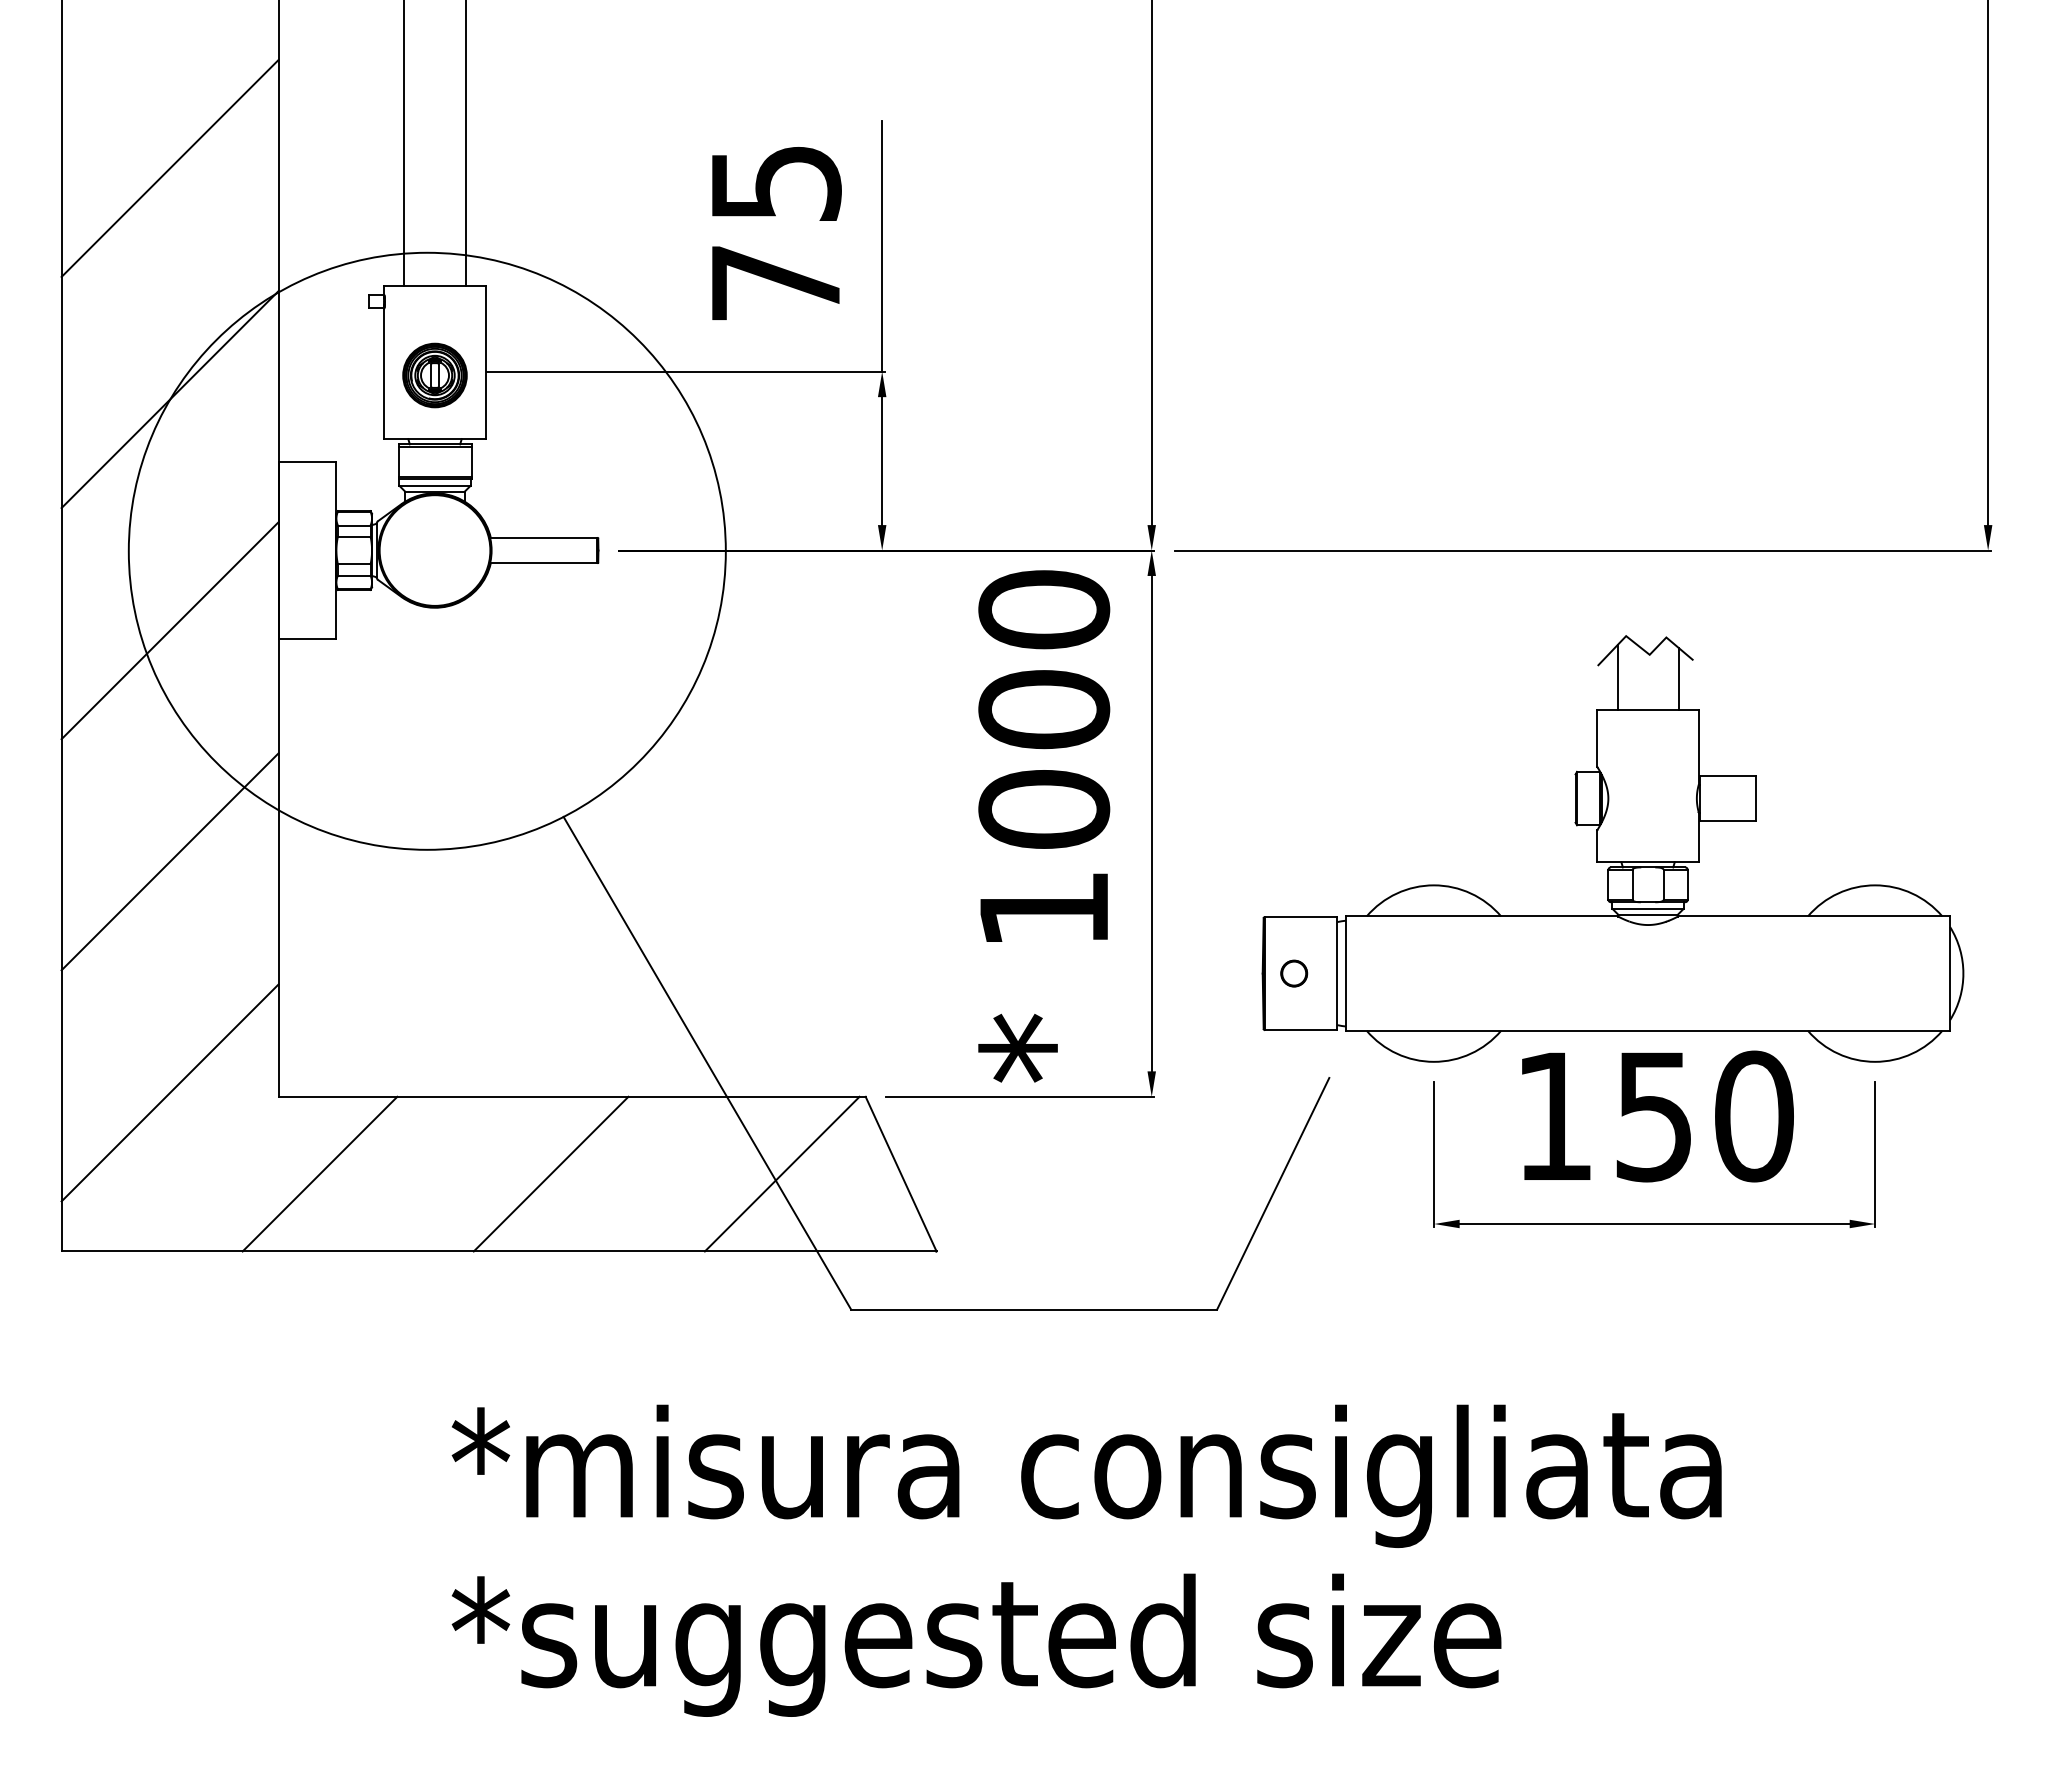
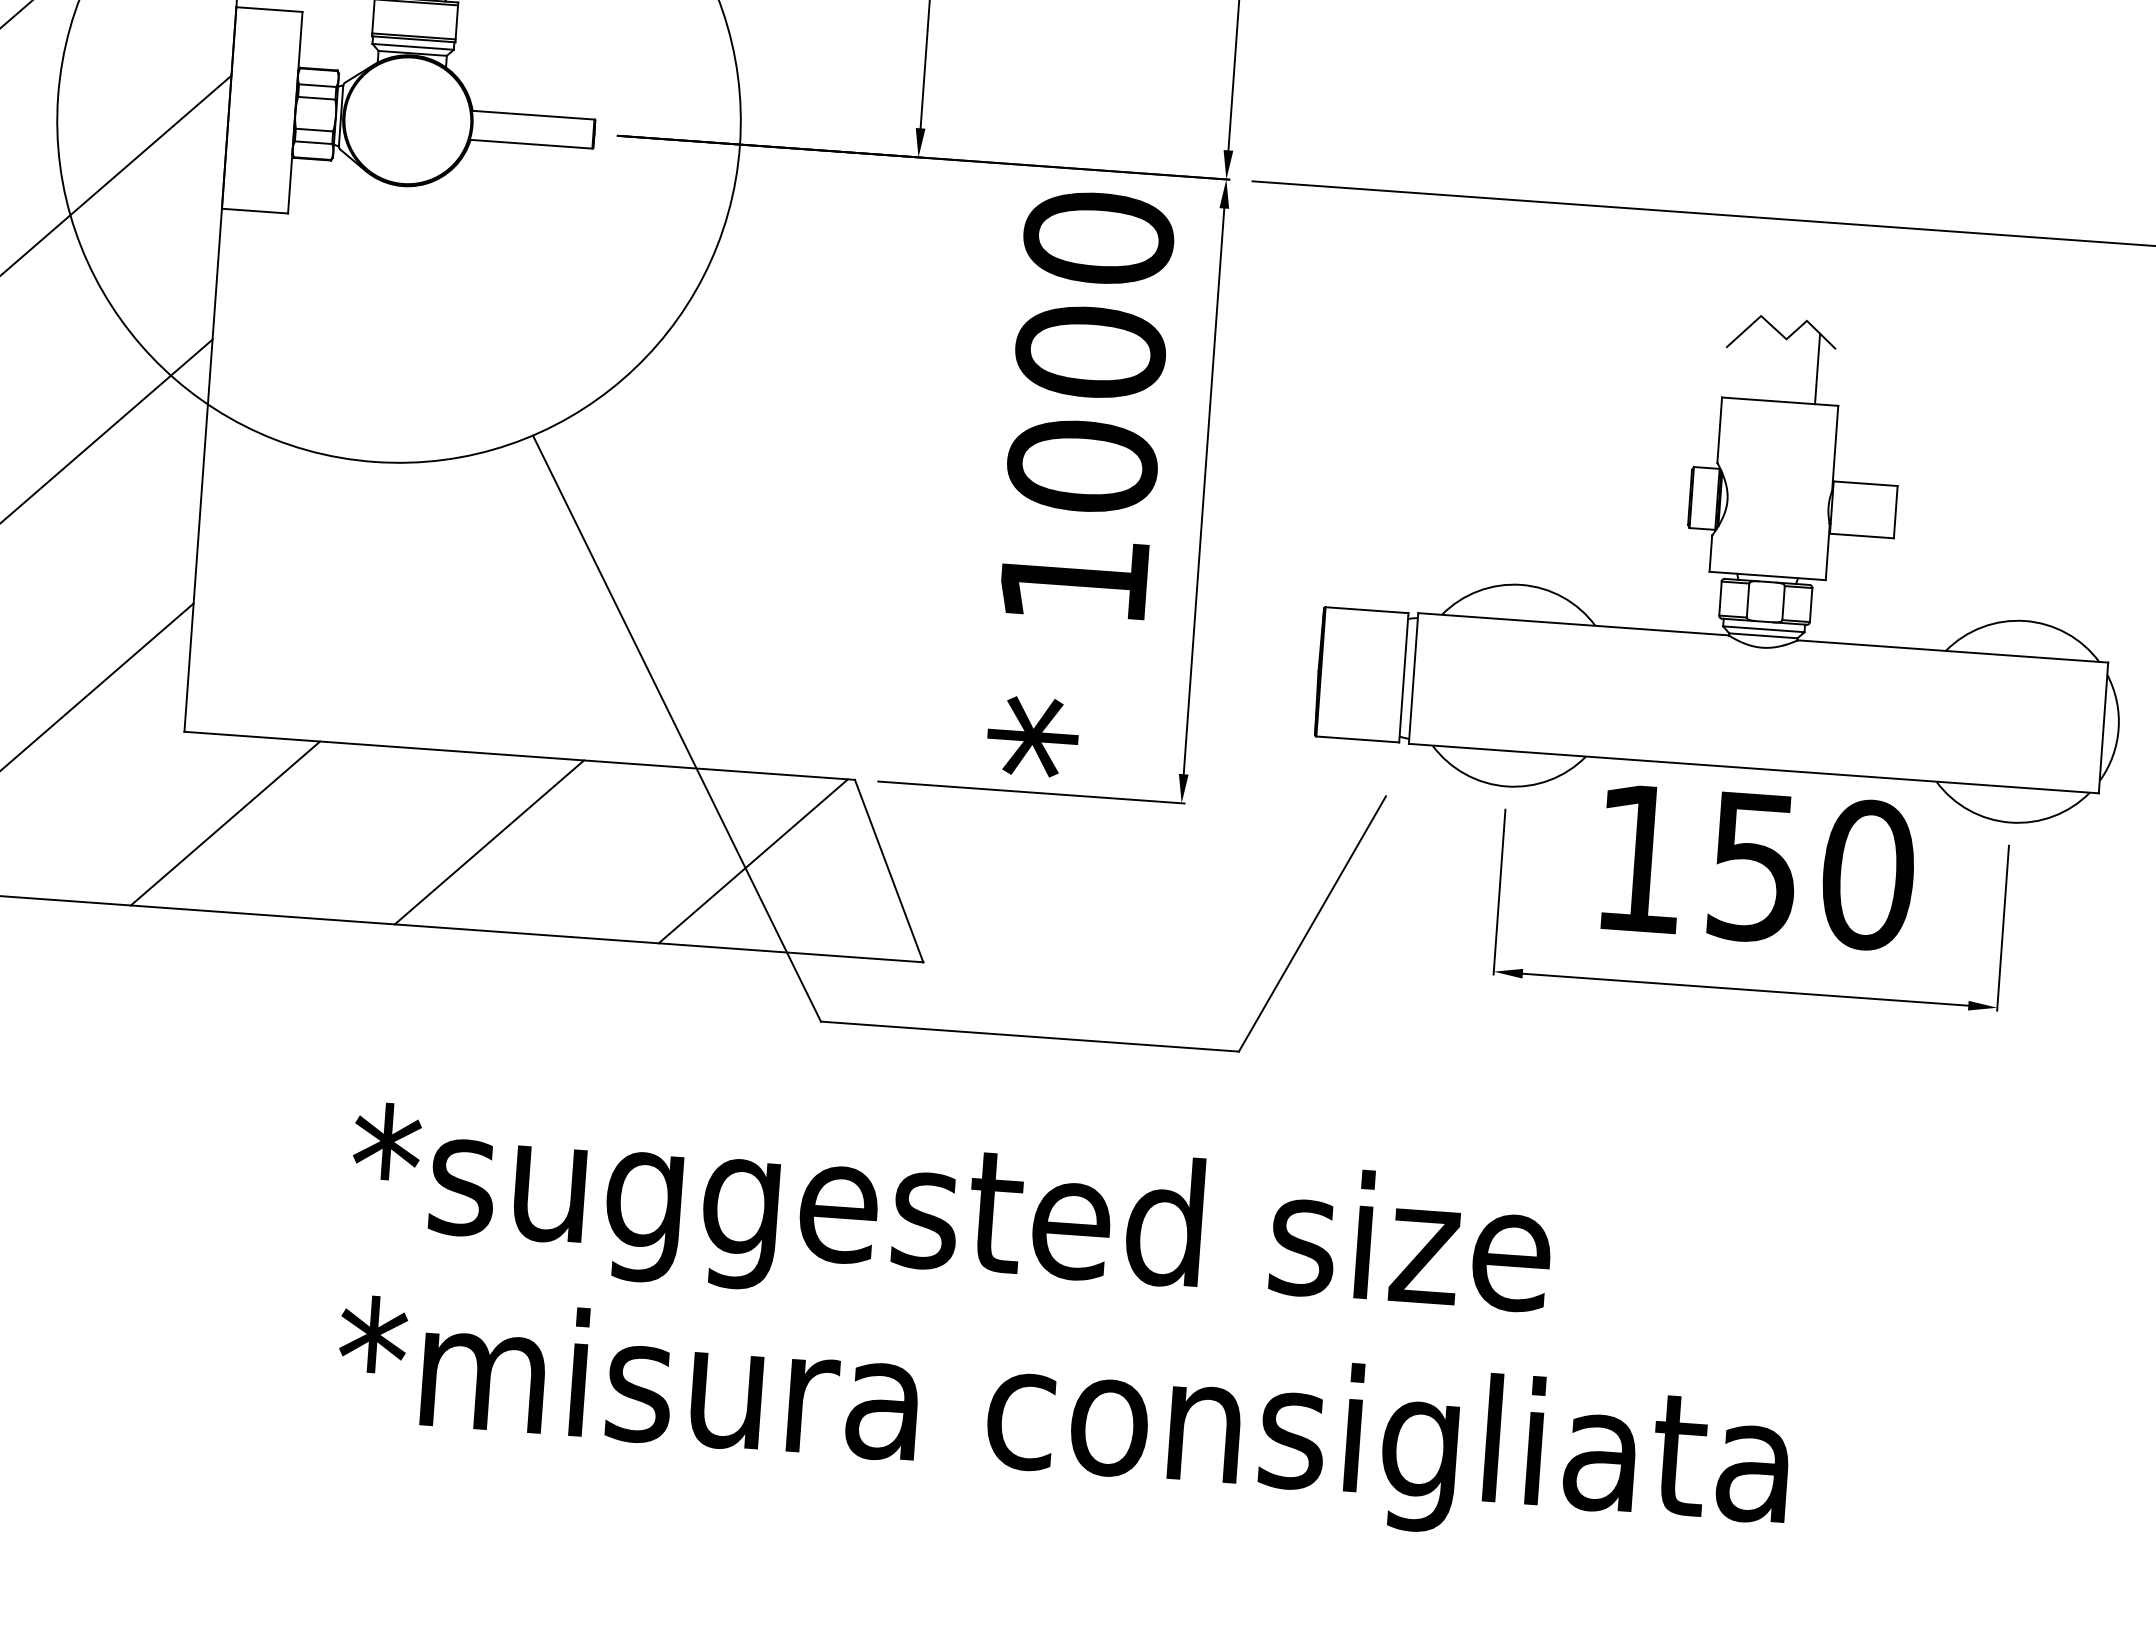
line: (1617, 677) -> (1747, 362), removed
part: (1294, 973) -> (1354, 674), removed
text: (1121, 1476) -> (1116, 1234), *misura consigliata -> *suggested size
text: (1121, 1644) -> (1102, 1426), *suggested size -> *misura consigliata

